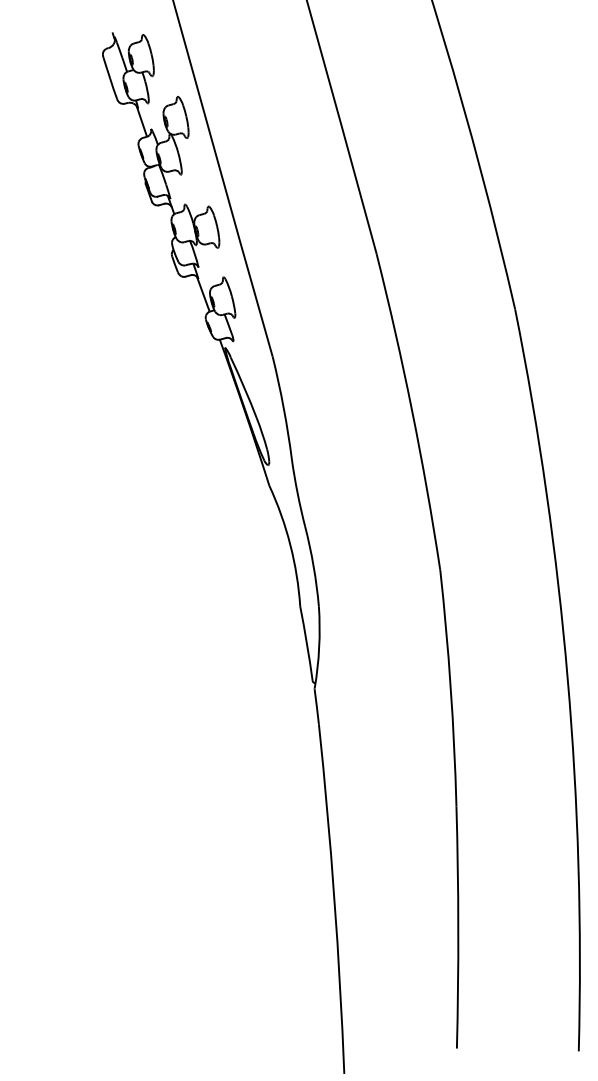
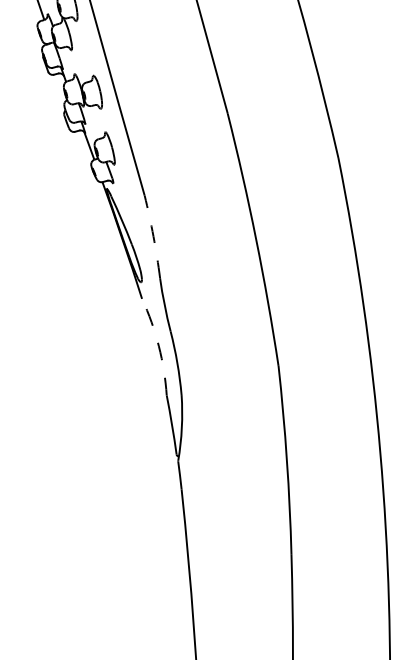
arc: (283, 408) -> (153, 237), solid -> dashed
arc: (290, 544) -> (158, 345), solid -> dashed

